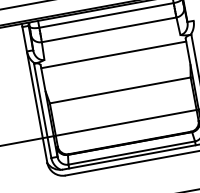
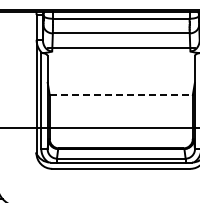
line: (112, 54) -> (120, 47), moved
line: (120, 90) -> (121, 95), solid -> dashed

